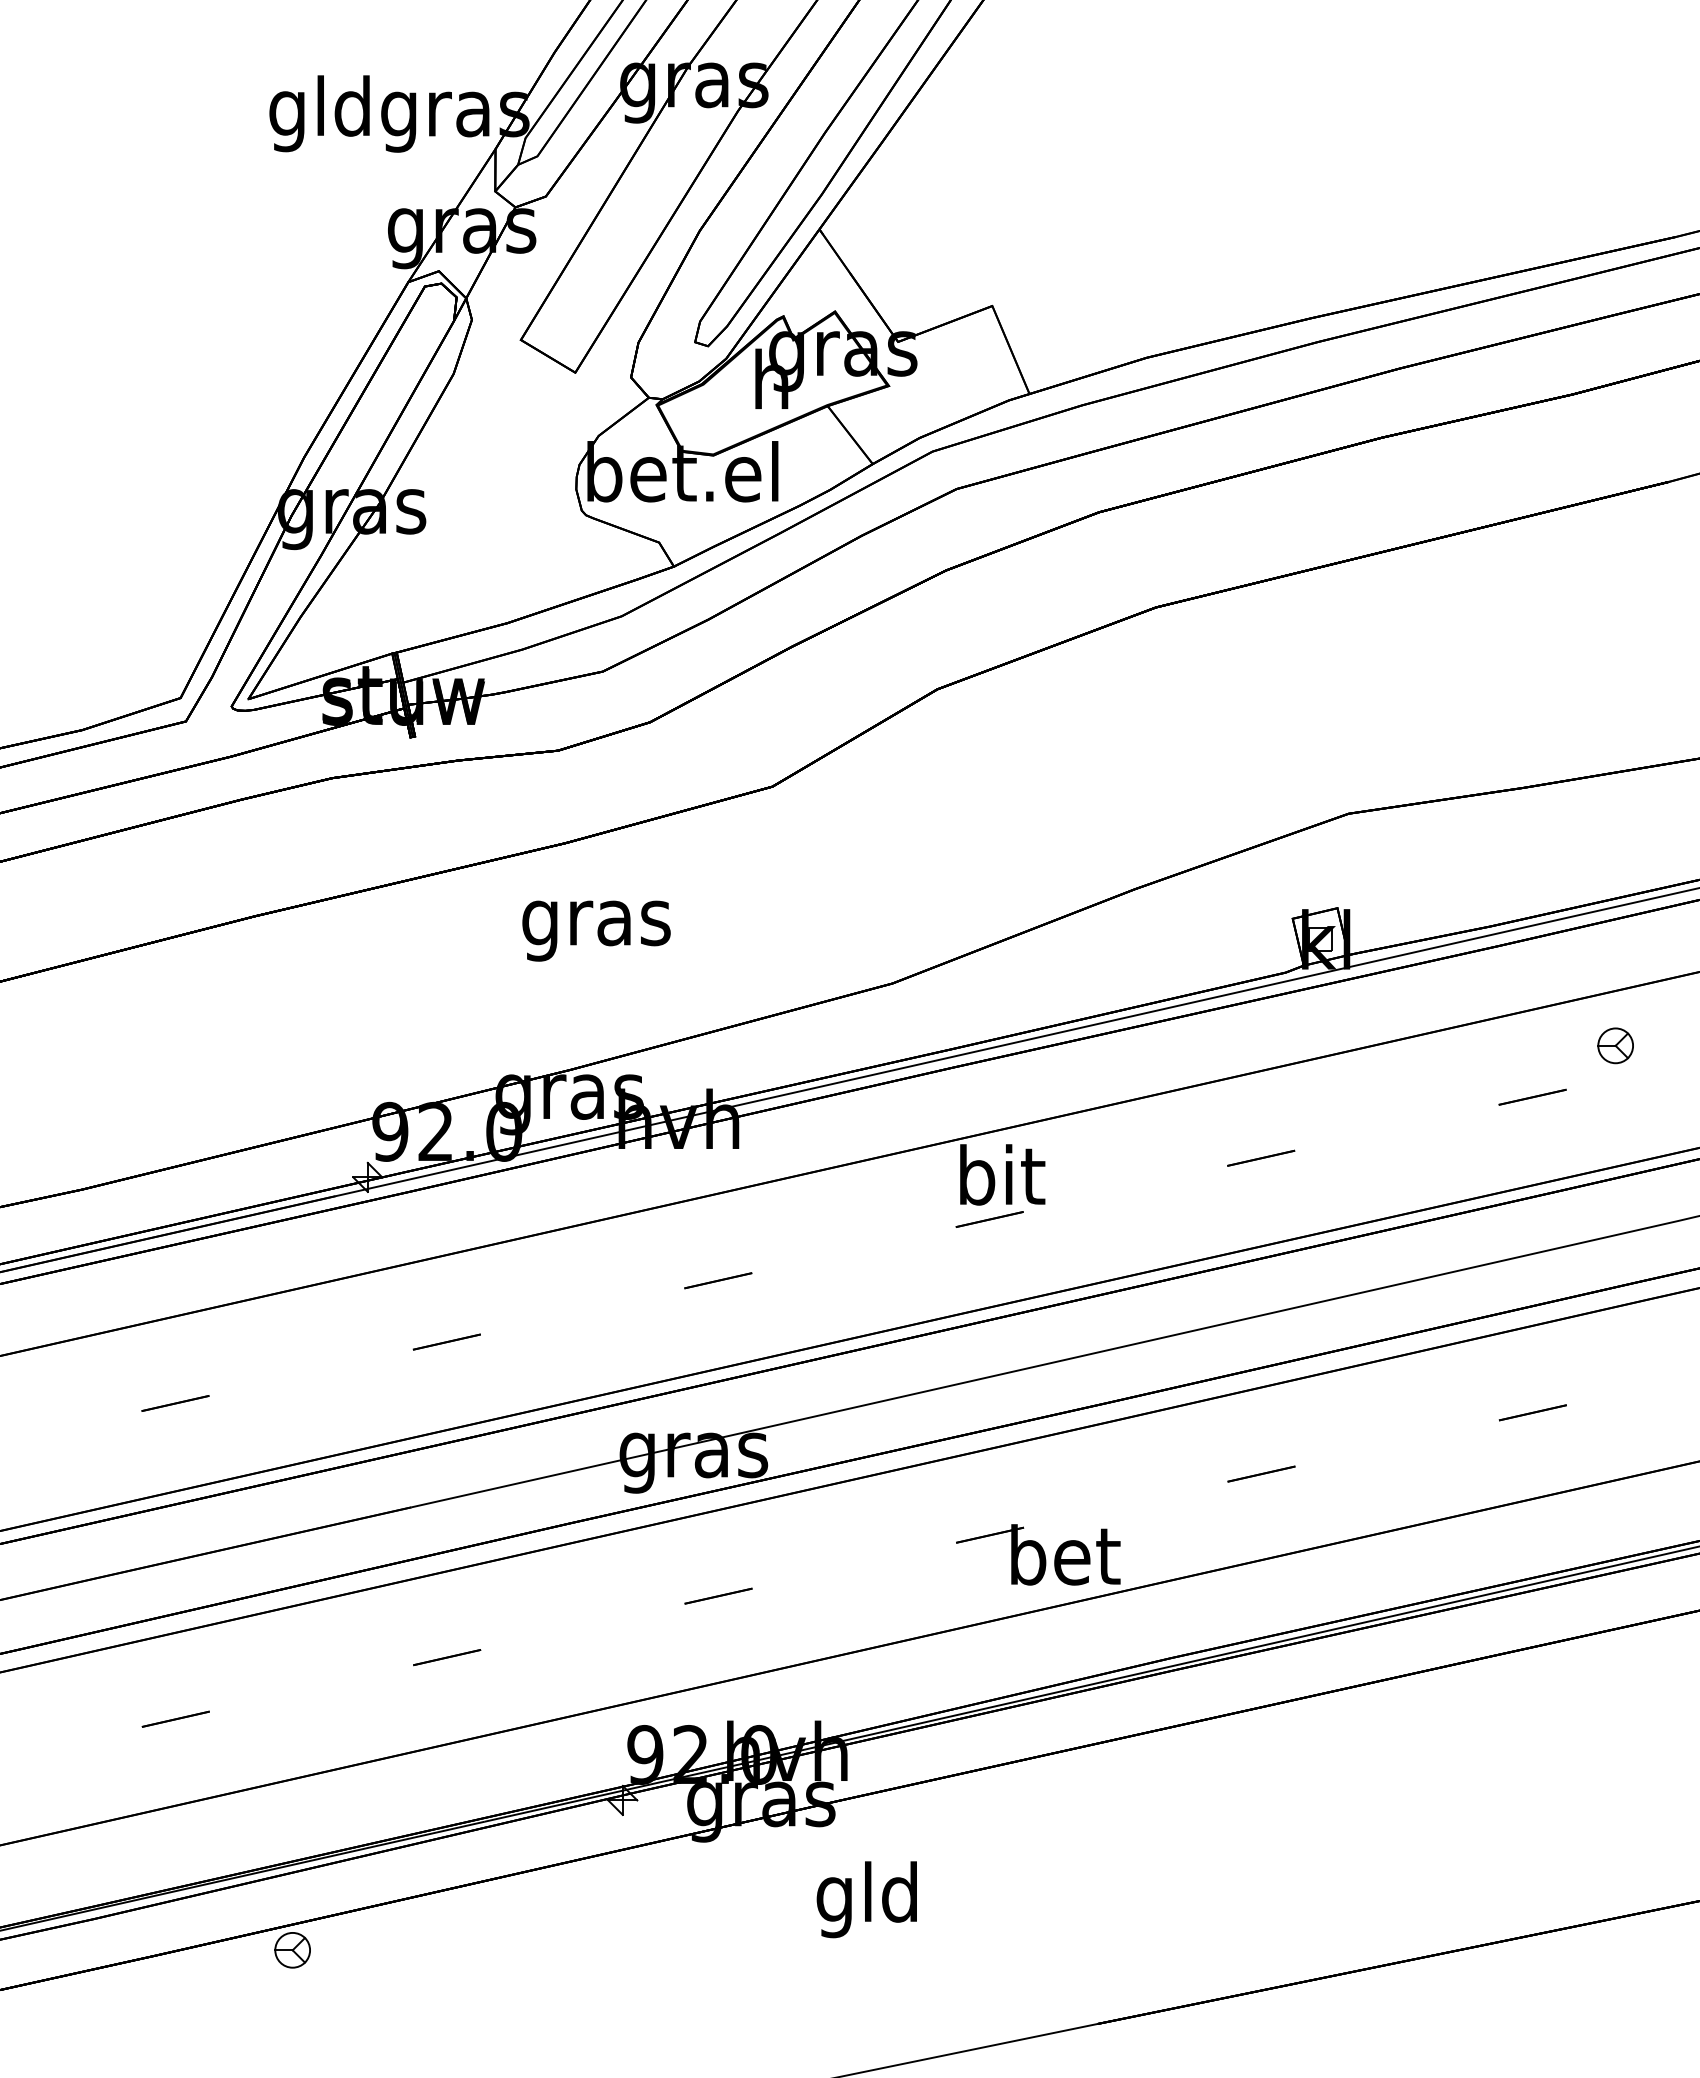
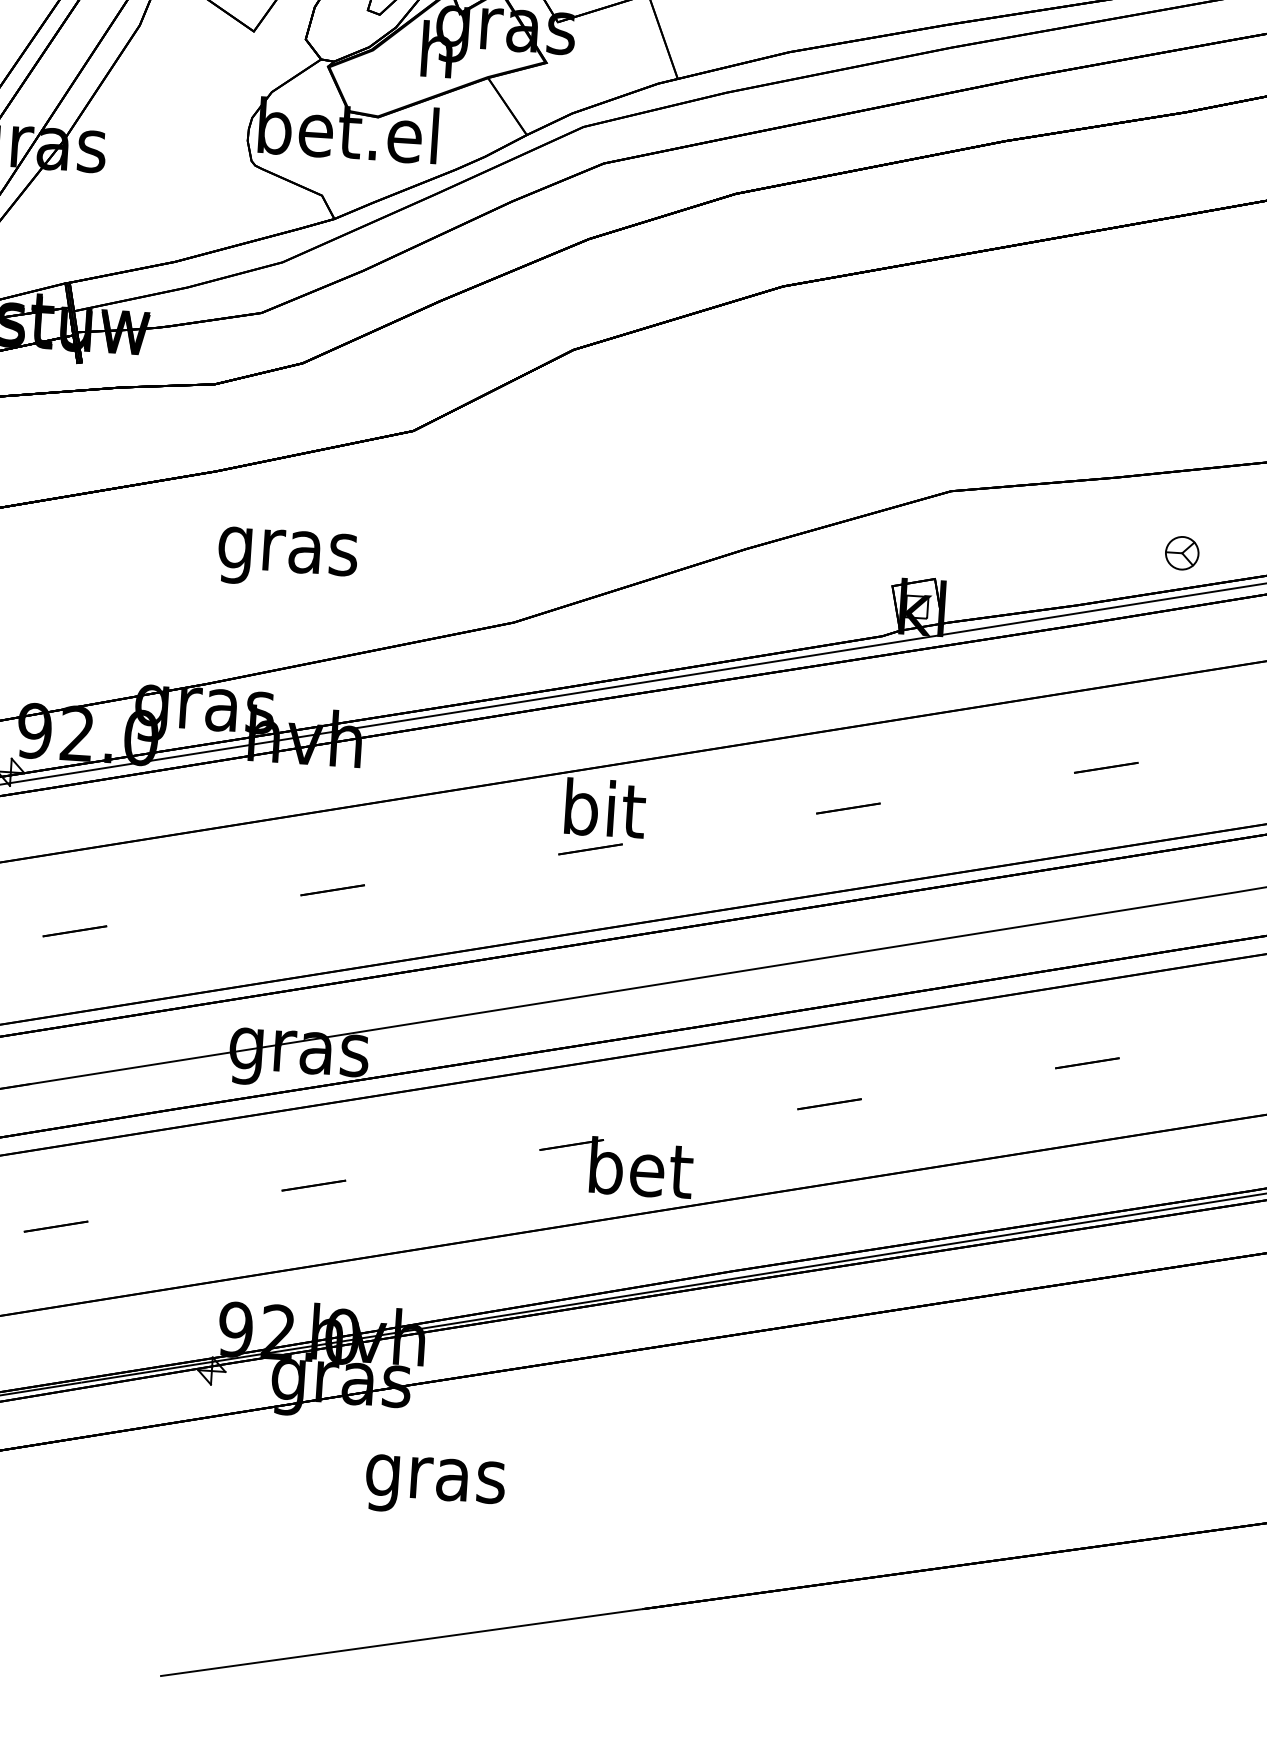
text: (596, 930) -> (287, 558), moved
part: (1615, 1045) -> (1182, 552), moved
text: (868, 1899) -> (435, 1478), gld -> gras

